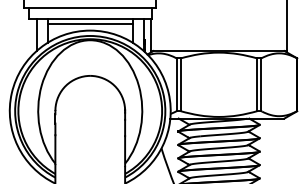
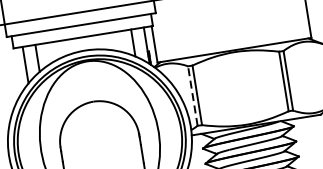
line: (89, 24) -> (83, 43), removed
line: (176, 84) -> (192, 95), solid -> dashed

